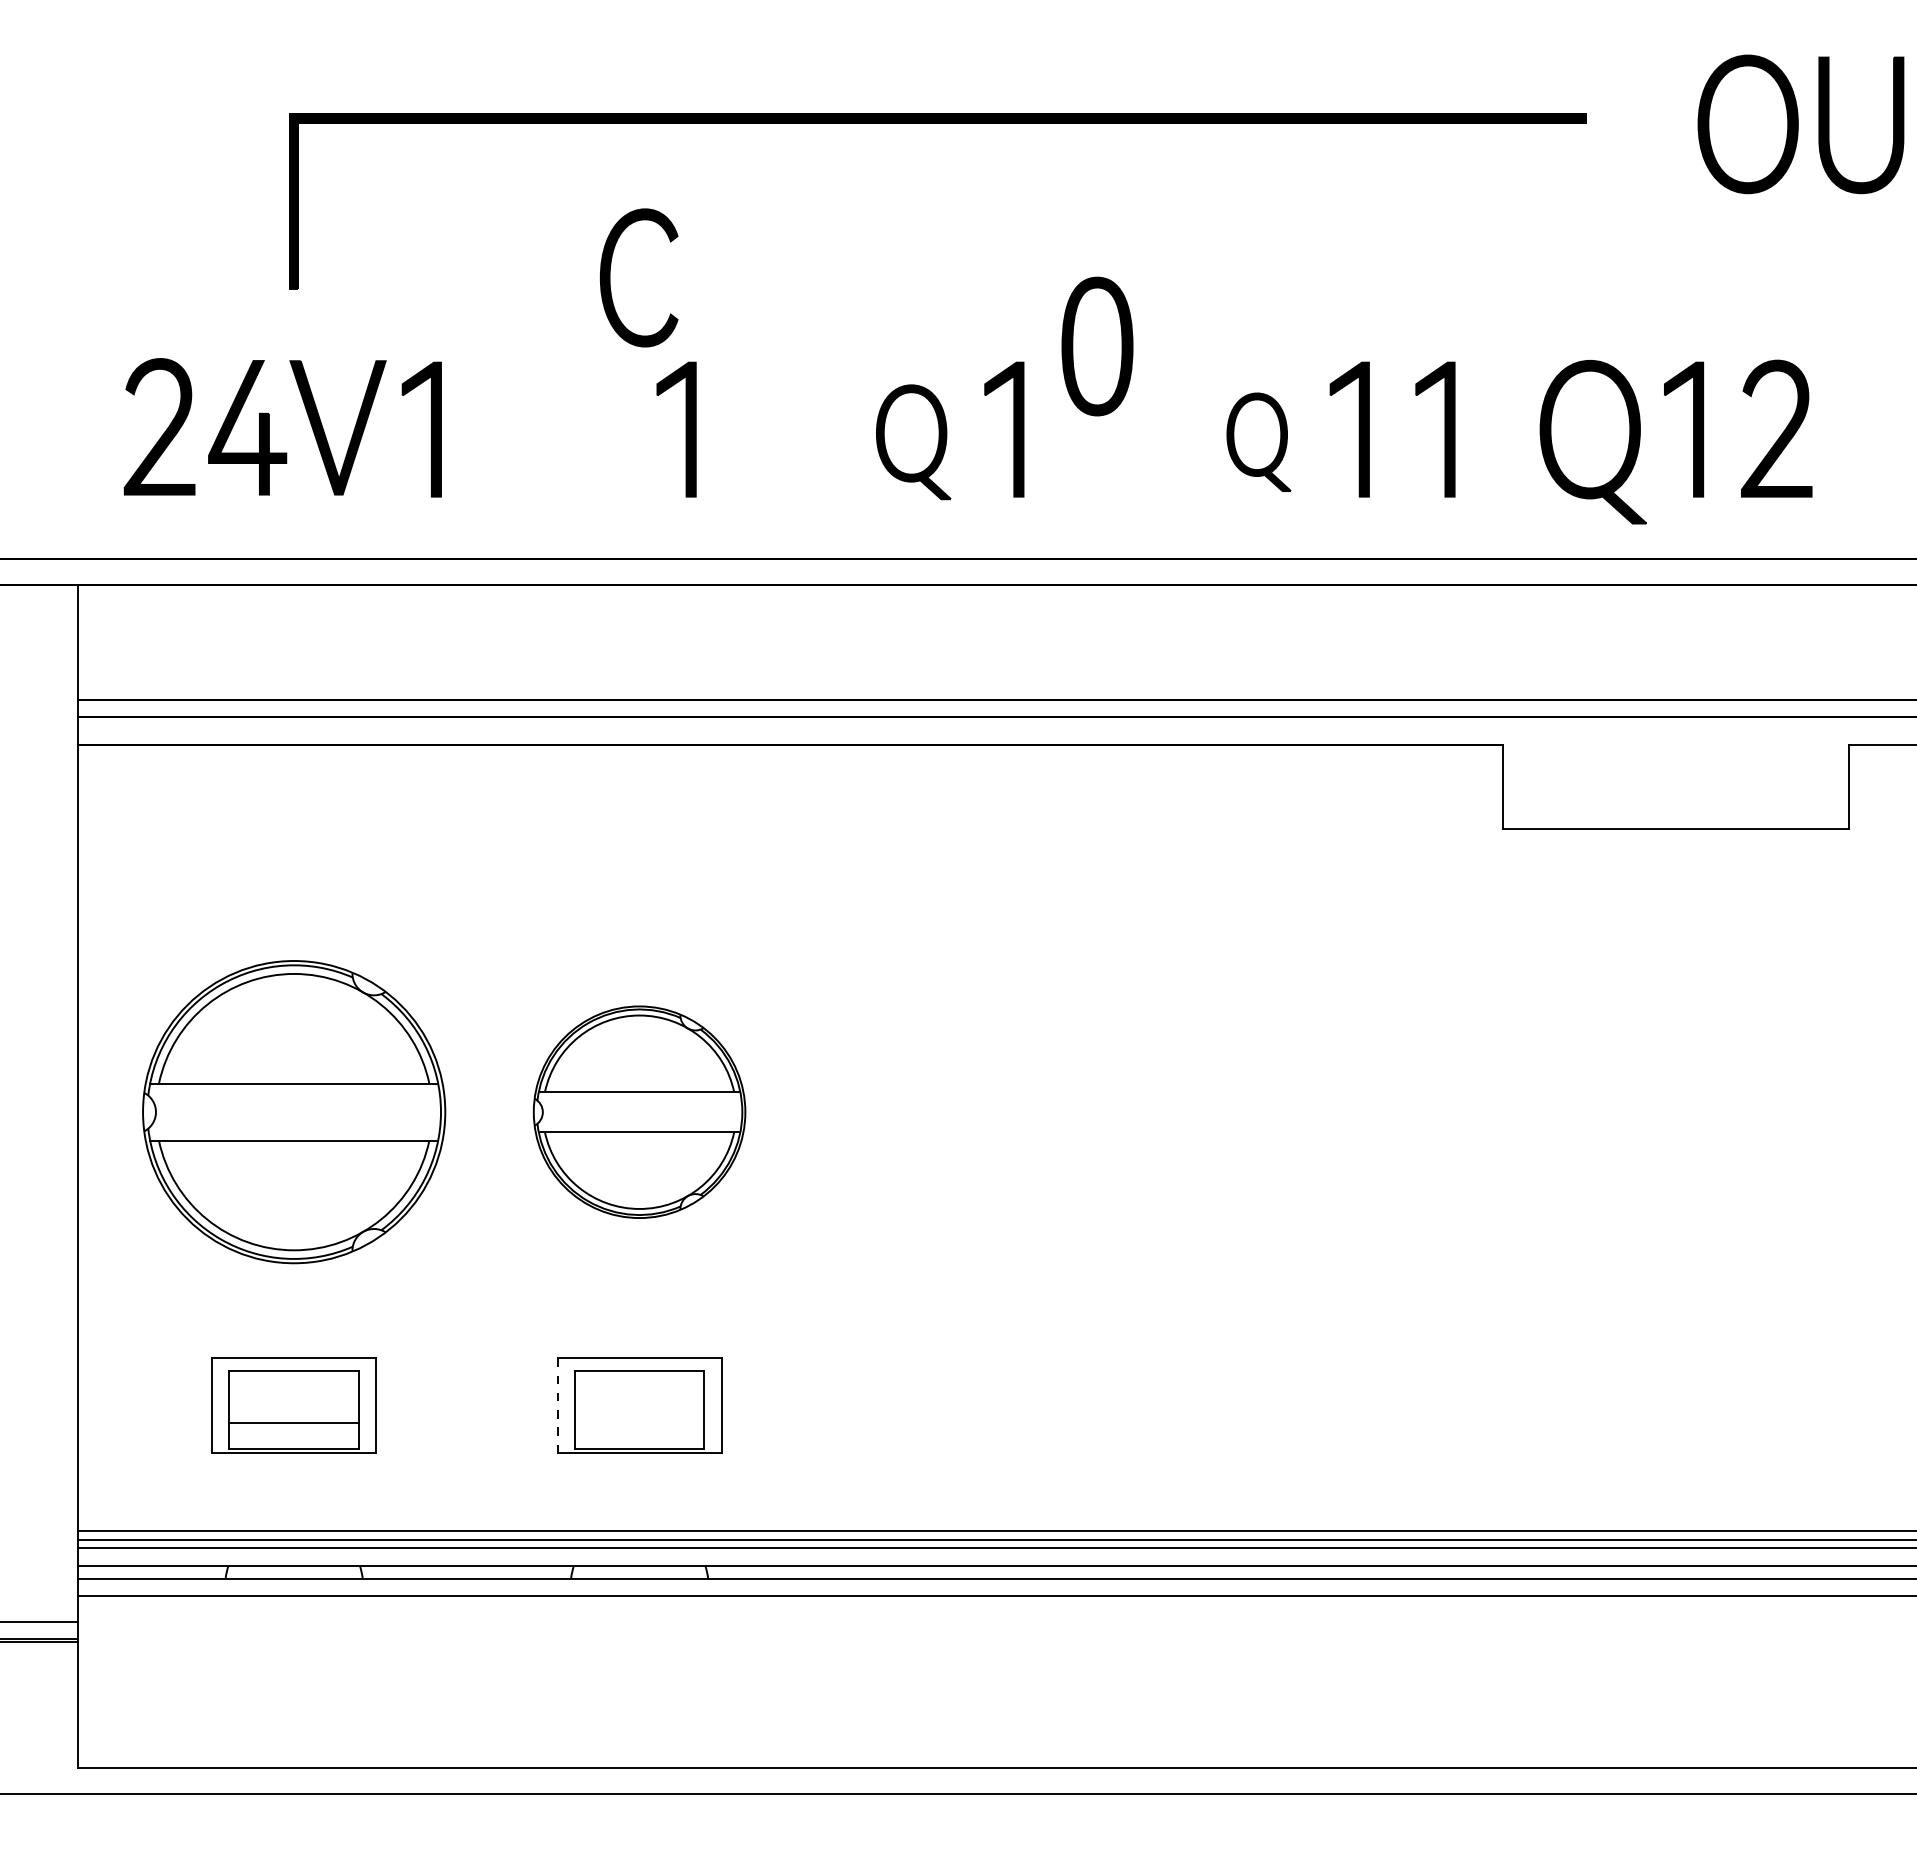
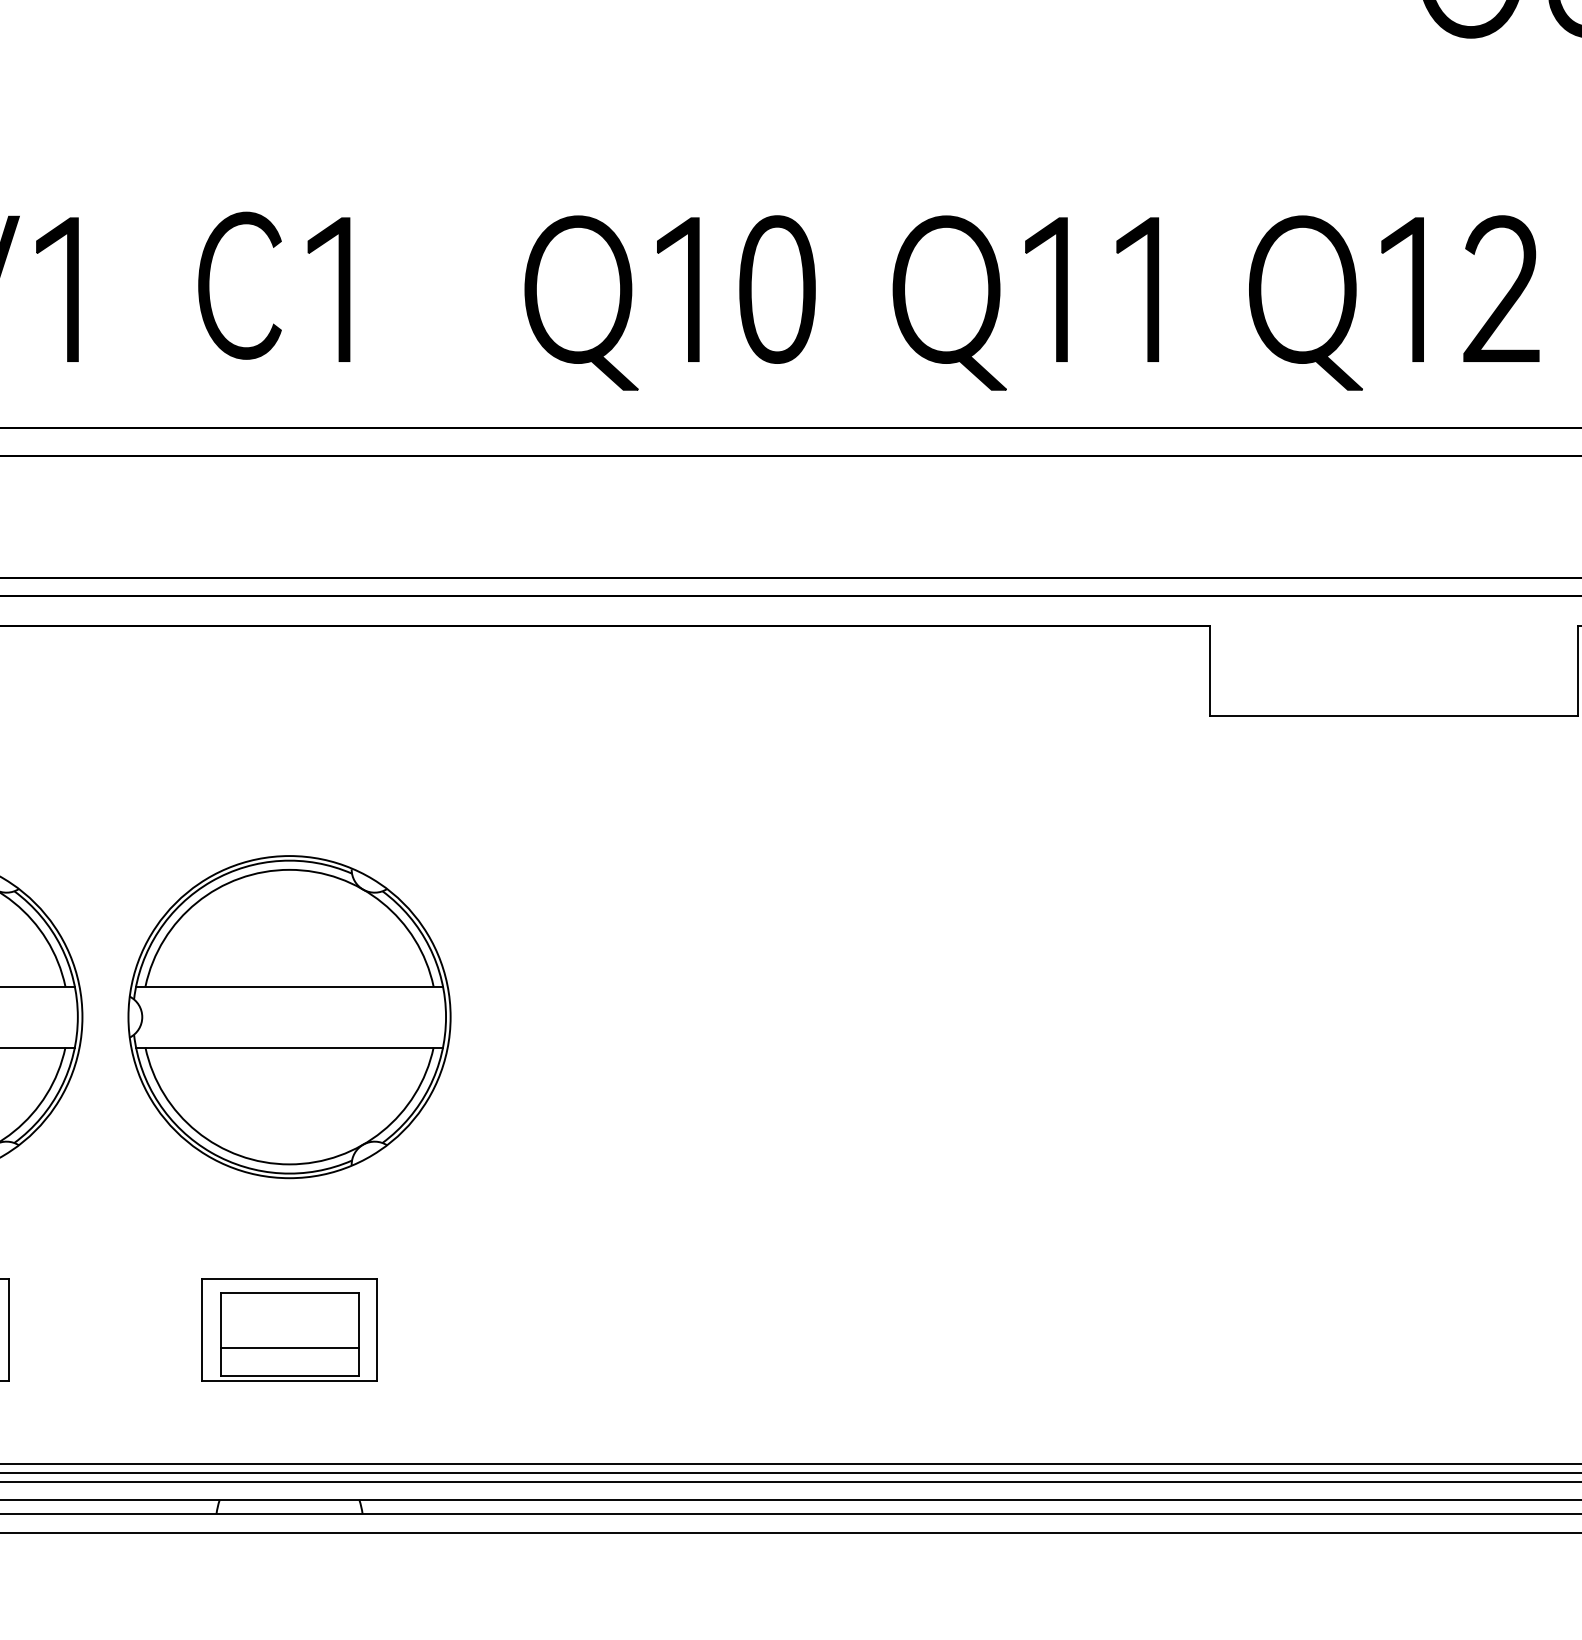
part: (610, 277) -> (209, 285), moved
part: (1097, 346) -> (777, 289), moved
part: (913, 442) -> (581, 303), size x1.43
part: (1258, 442) -> (949, 303), size x1.67
part: (639, 1112) -> (289, 1017), size x1.43
line: (557, 1406) -> (202, 1330), dashed -> solid
line: (639, 1423) -> (289, 1348), added

